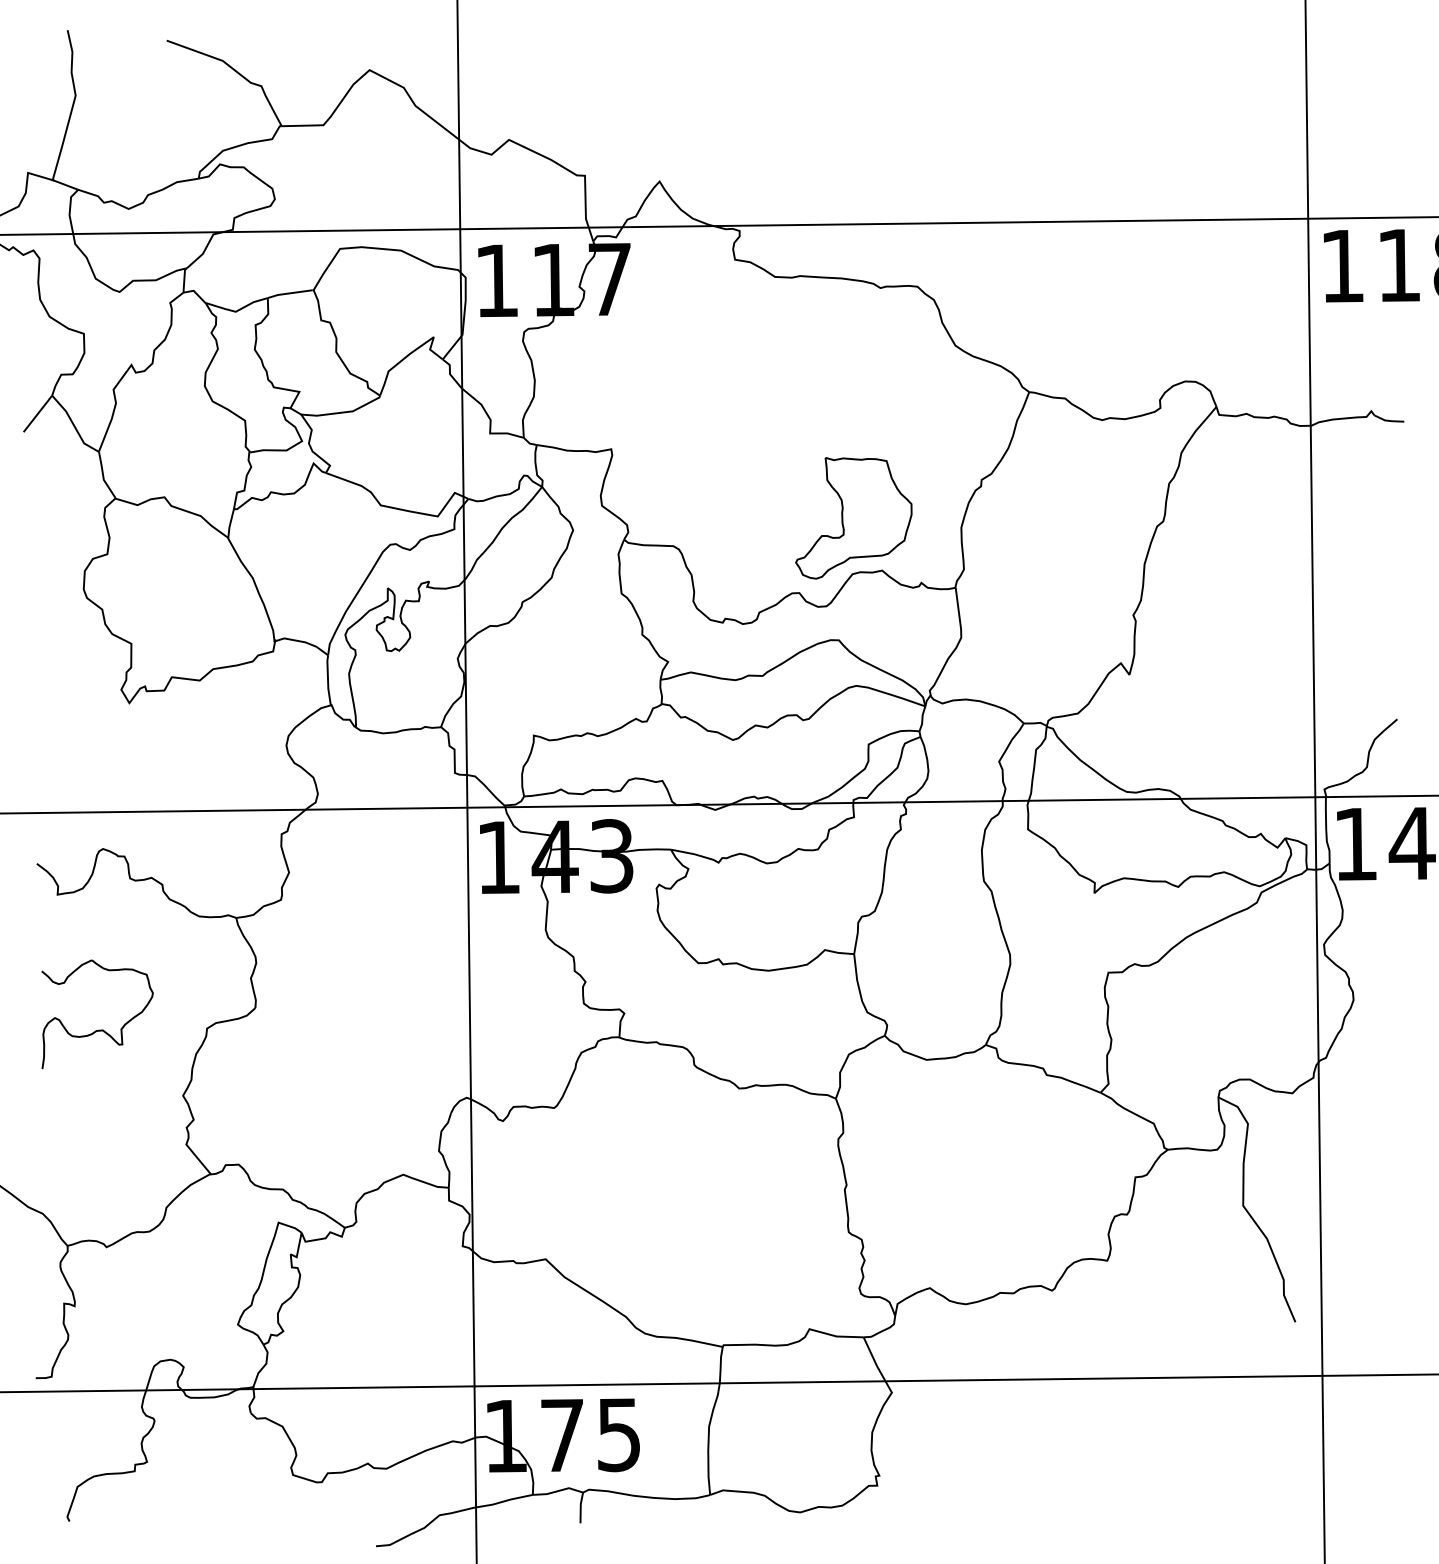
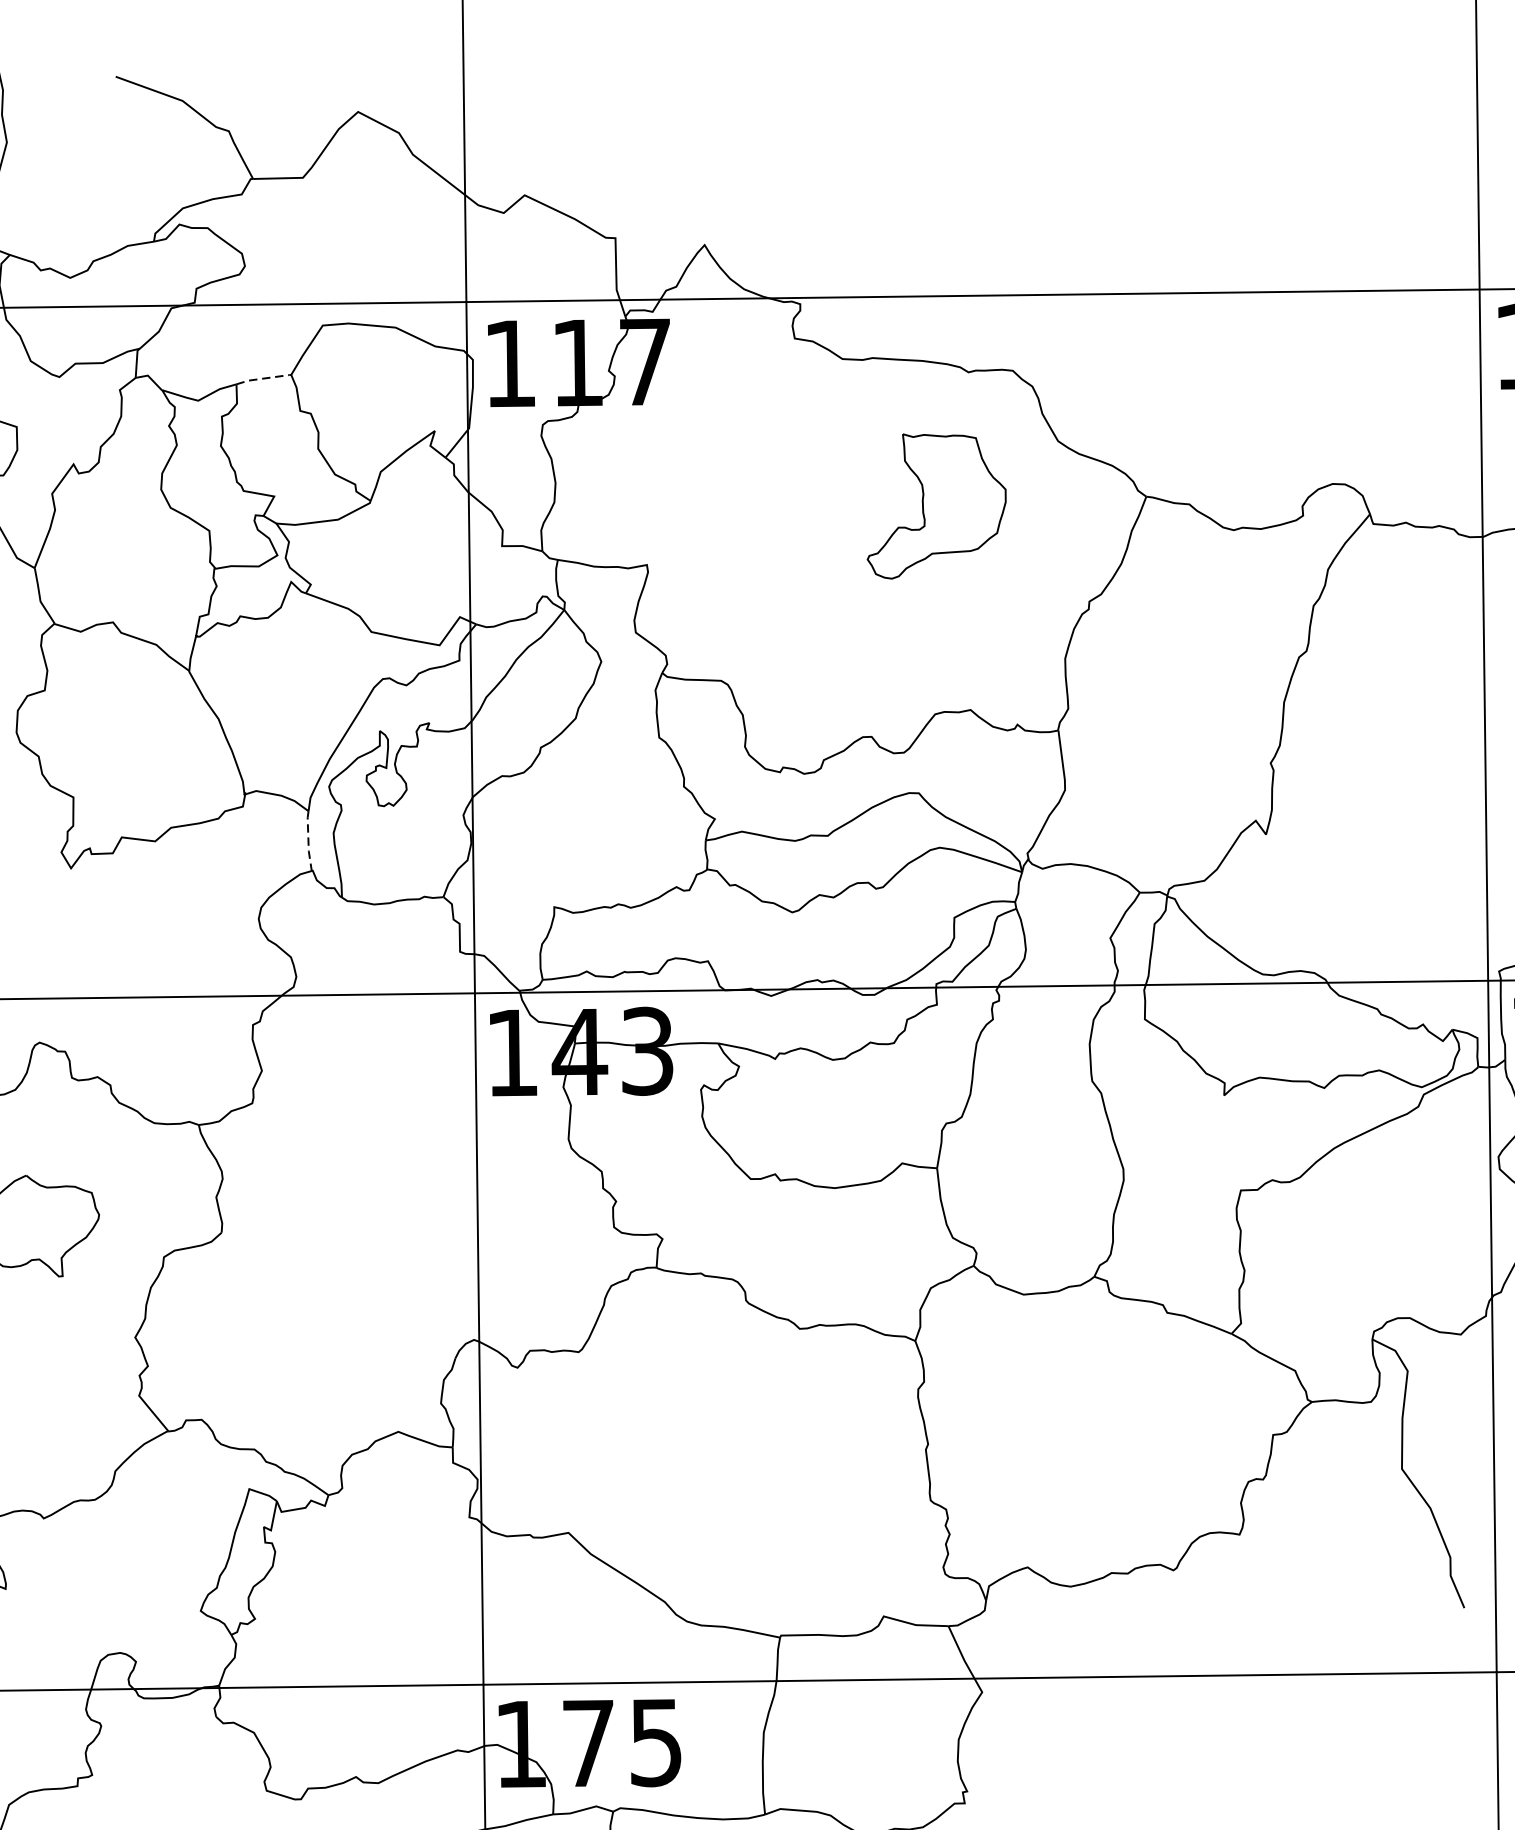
line: (289, 293) -> (262, 378), solid -> dashed
part: (853, 518) -> (936, 506), moved
line: (328, 680) -> (308, 841), solid -> dashed

